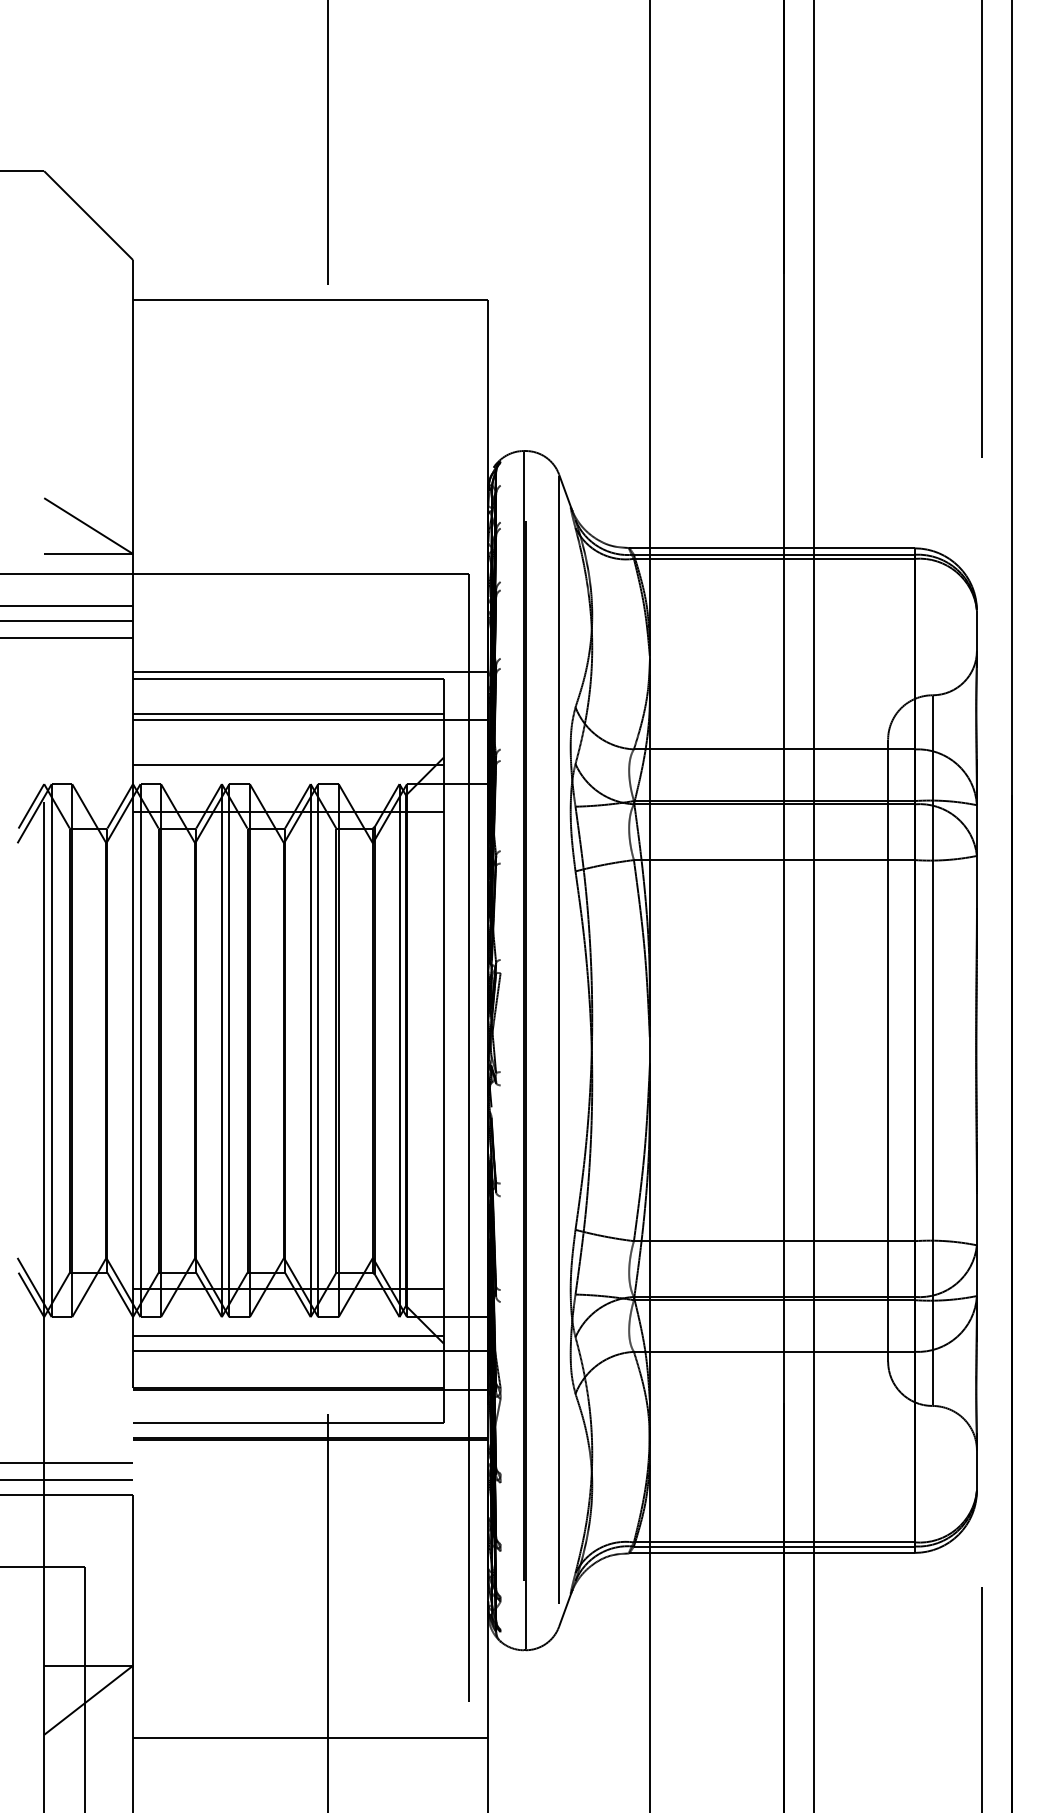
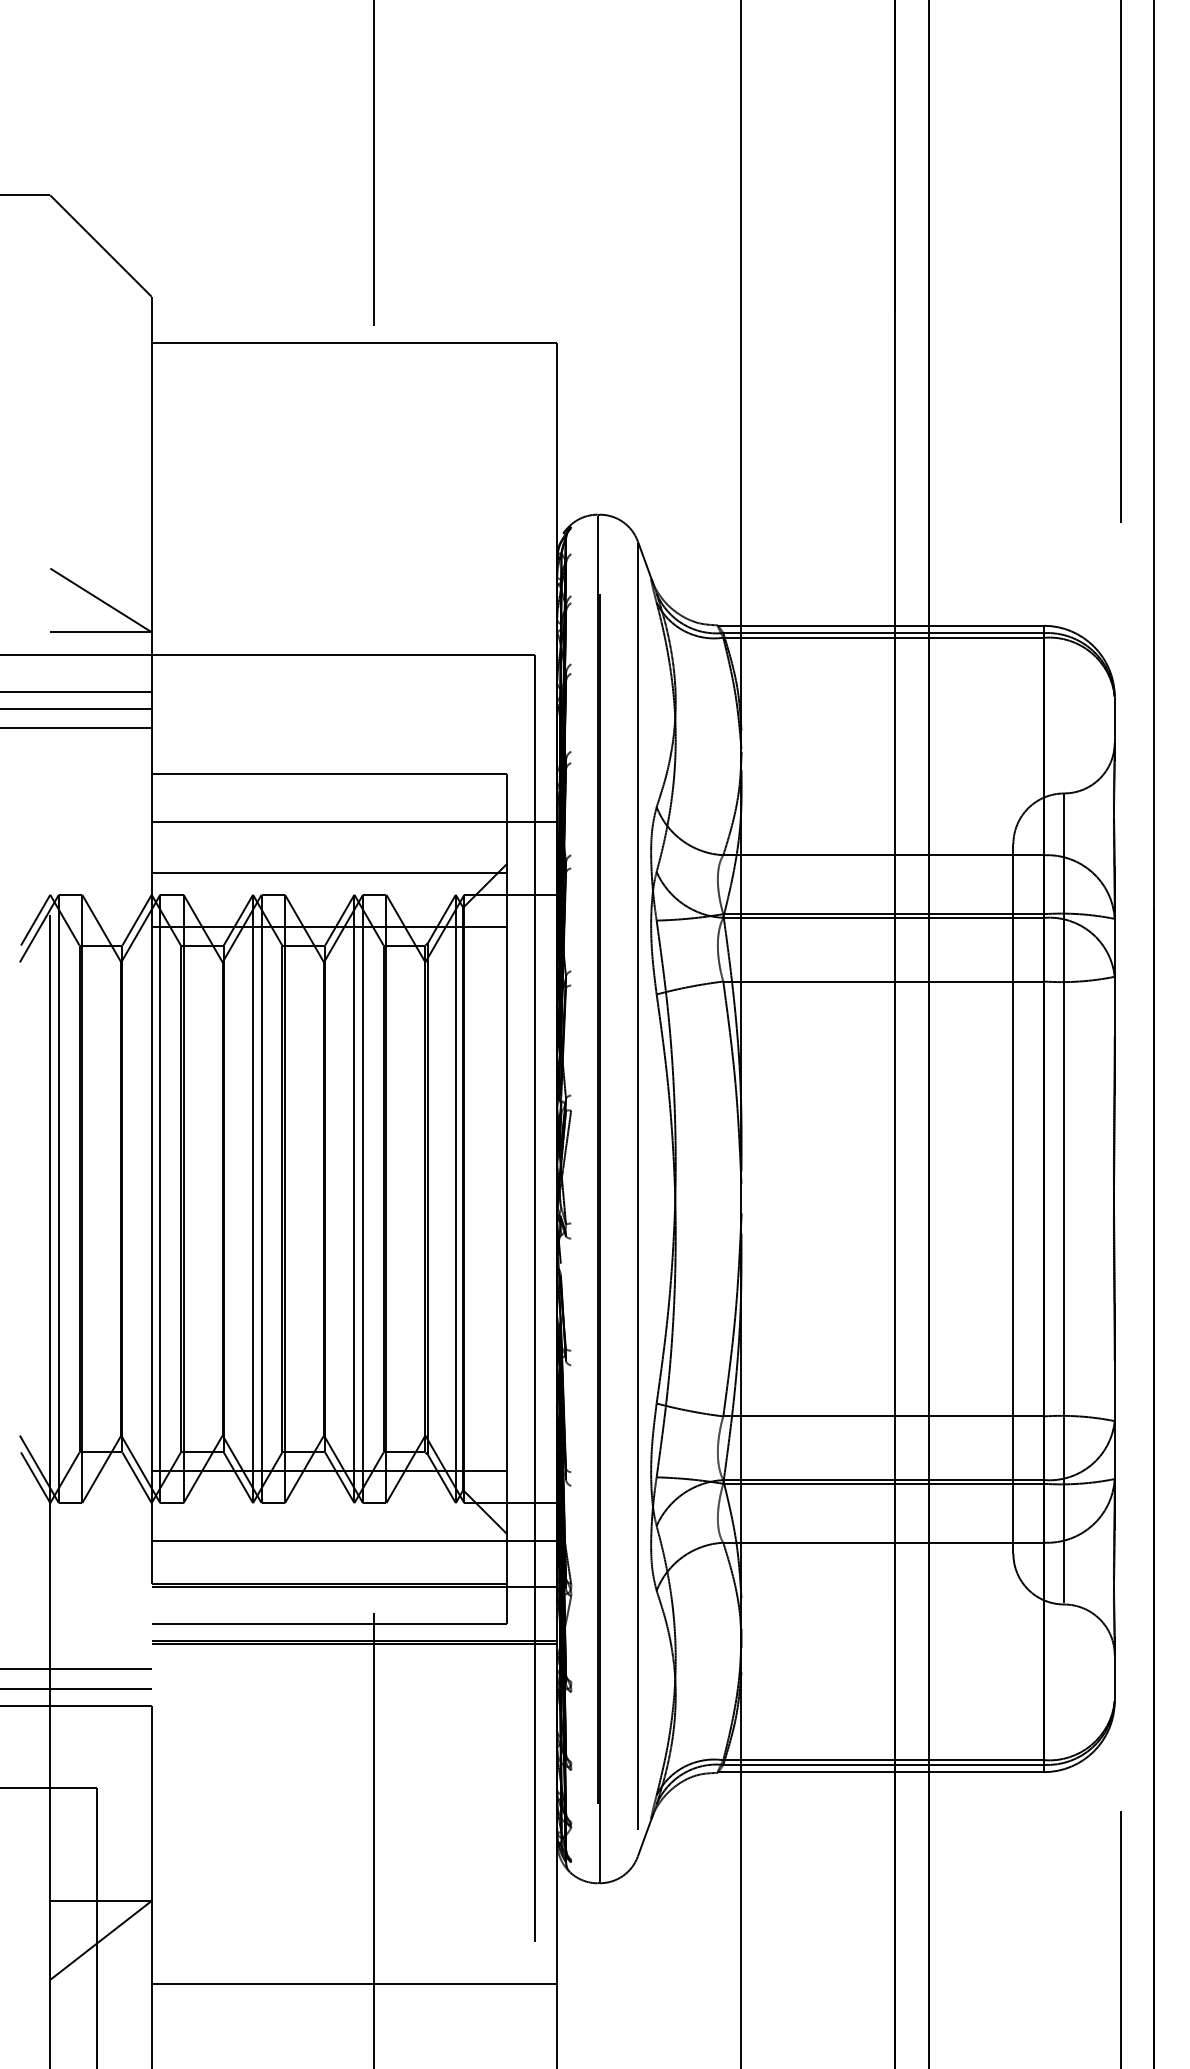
line: (310, 672) -> (354, 767), removed
line: (288, 713) -> (329, 814), removed
line: (288, 1336) -> (329, 1525), removed

